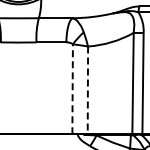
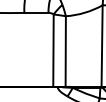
line: (72, 88) -> (53, 50), dashed -> solid
line: (87, 90) -> (65, 51), dashed -> solid

